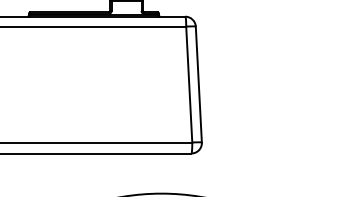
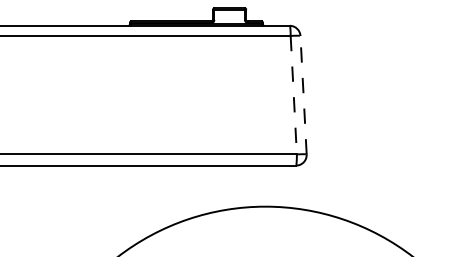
line: (198, 83) -> (303, 94), solid -> dashed
line: (188, 84) -> (293, 95), solid -> dashed

